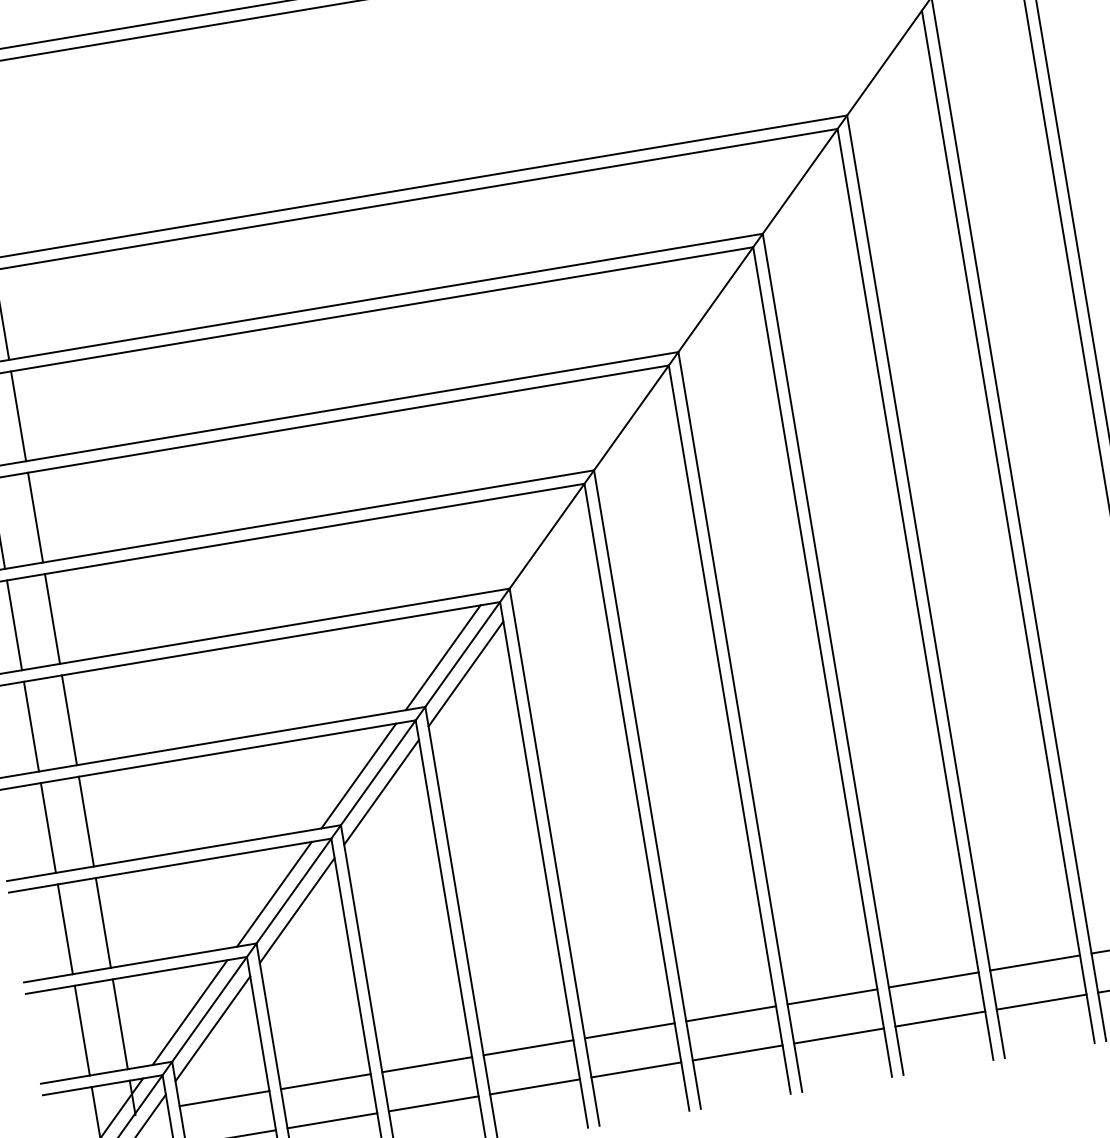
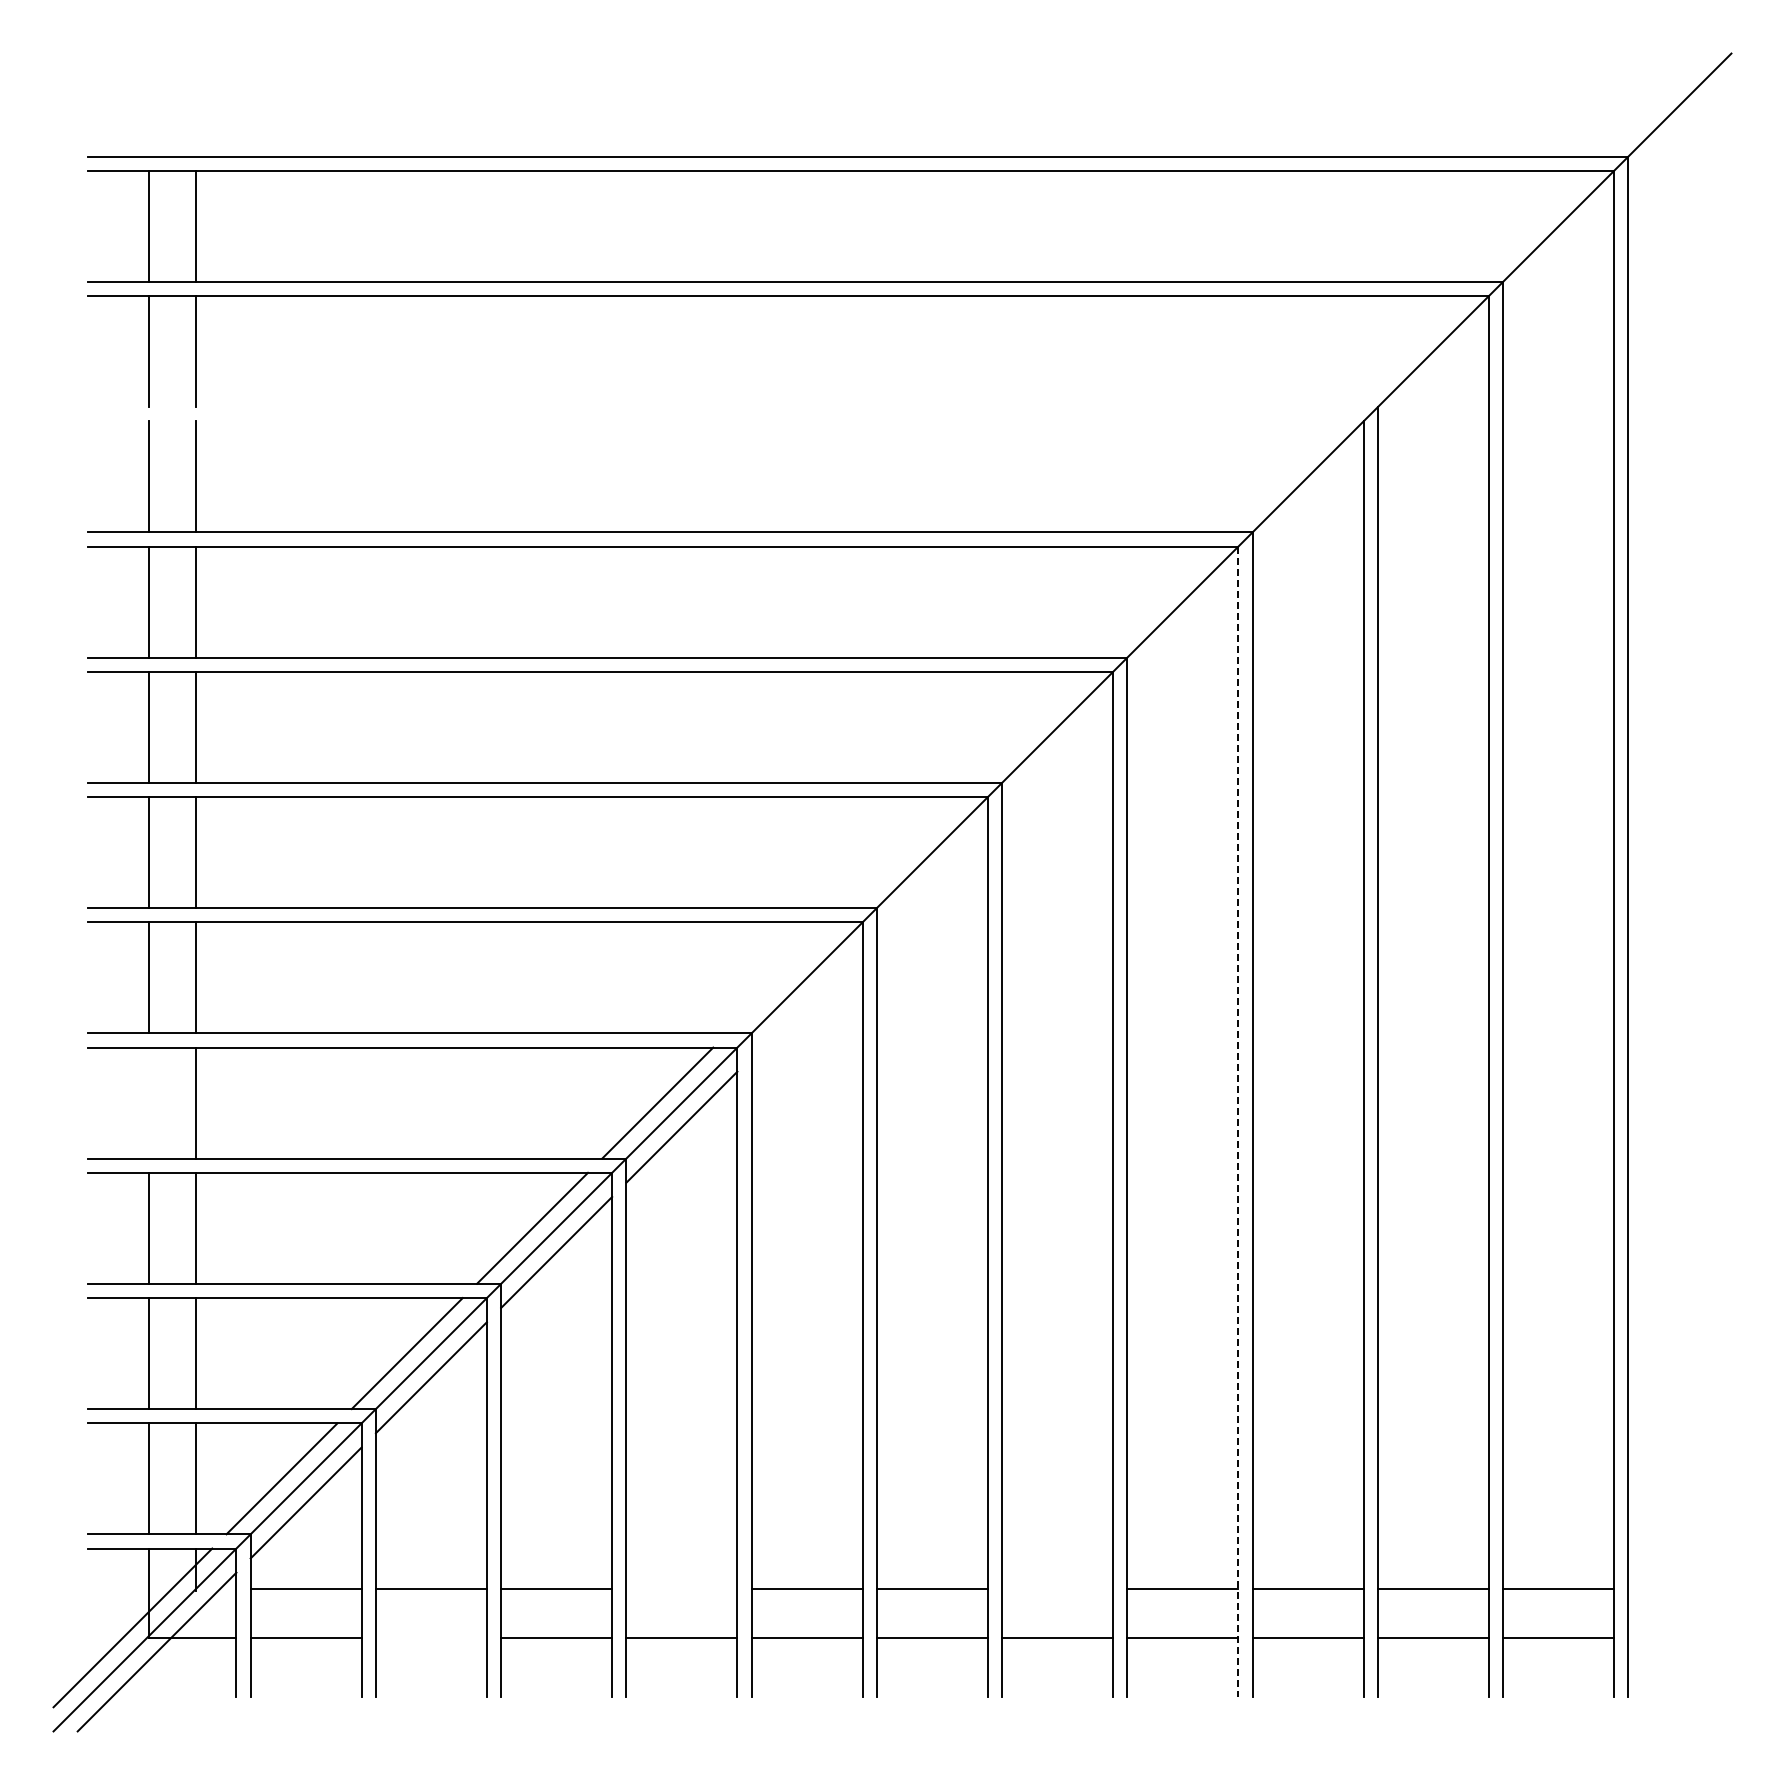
line: (915, 594) -> (1238, 1122), solid -> dashed
line: (31, 726) -> (148, 1102), removed
line: (832, 997) -> (1057, 1589), removed
line: (528, 1048) -> (681, 1589), removed
line: (331, 1120) -> (430, 1637), removed

